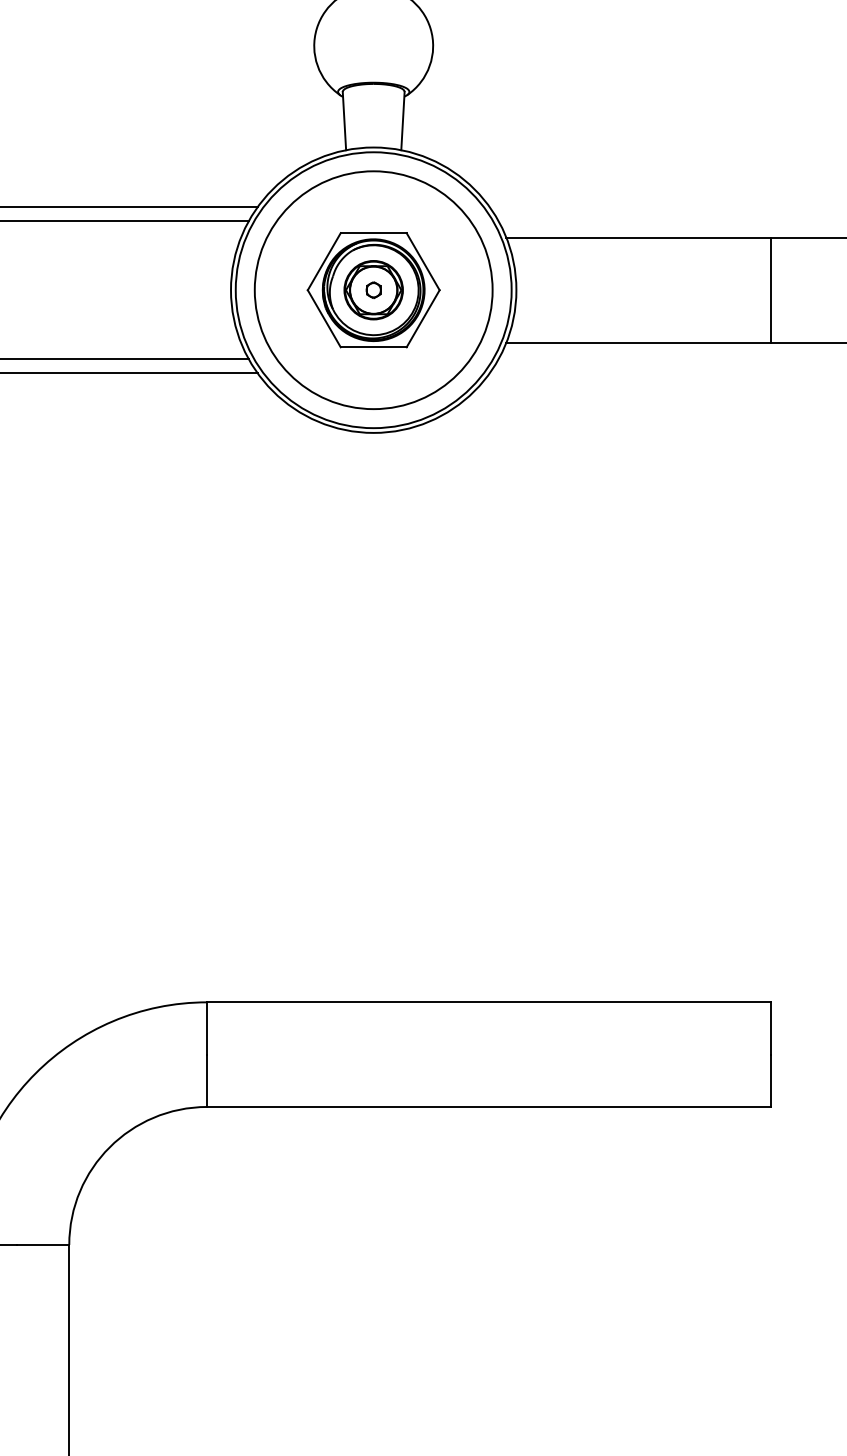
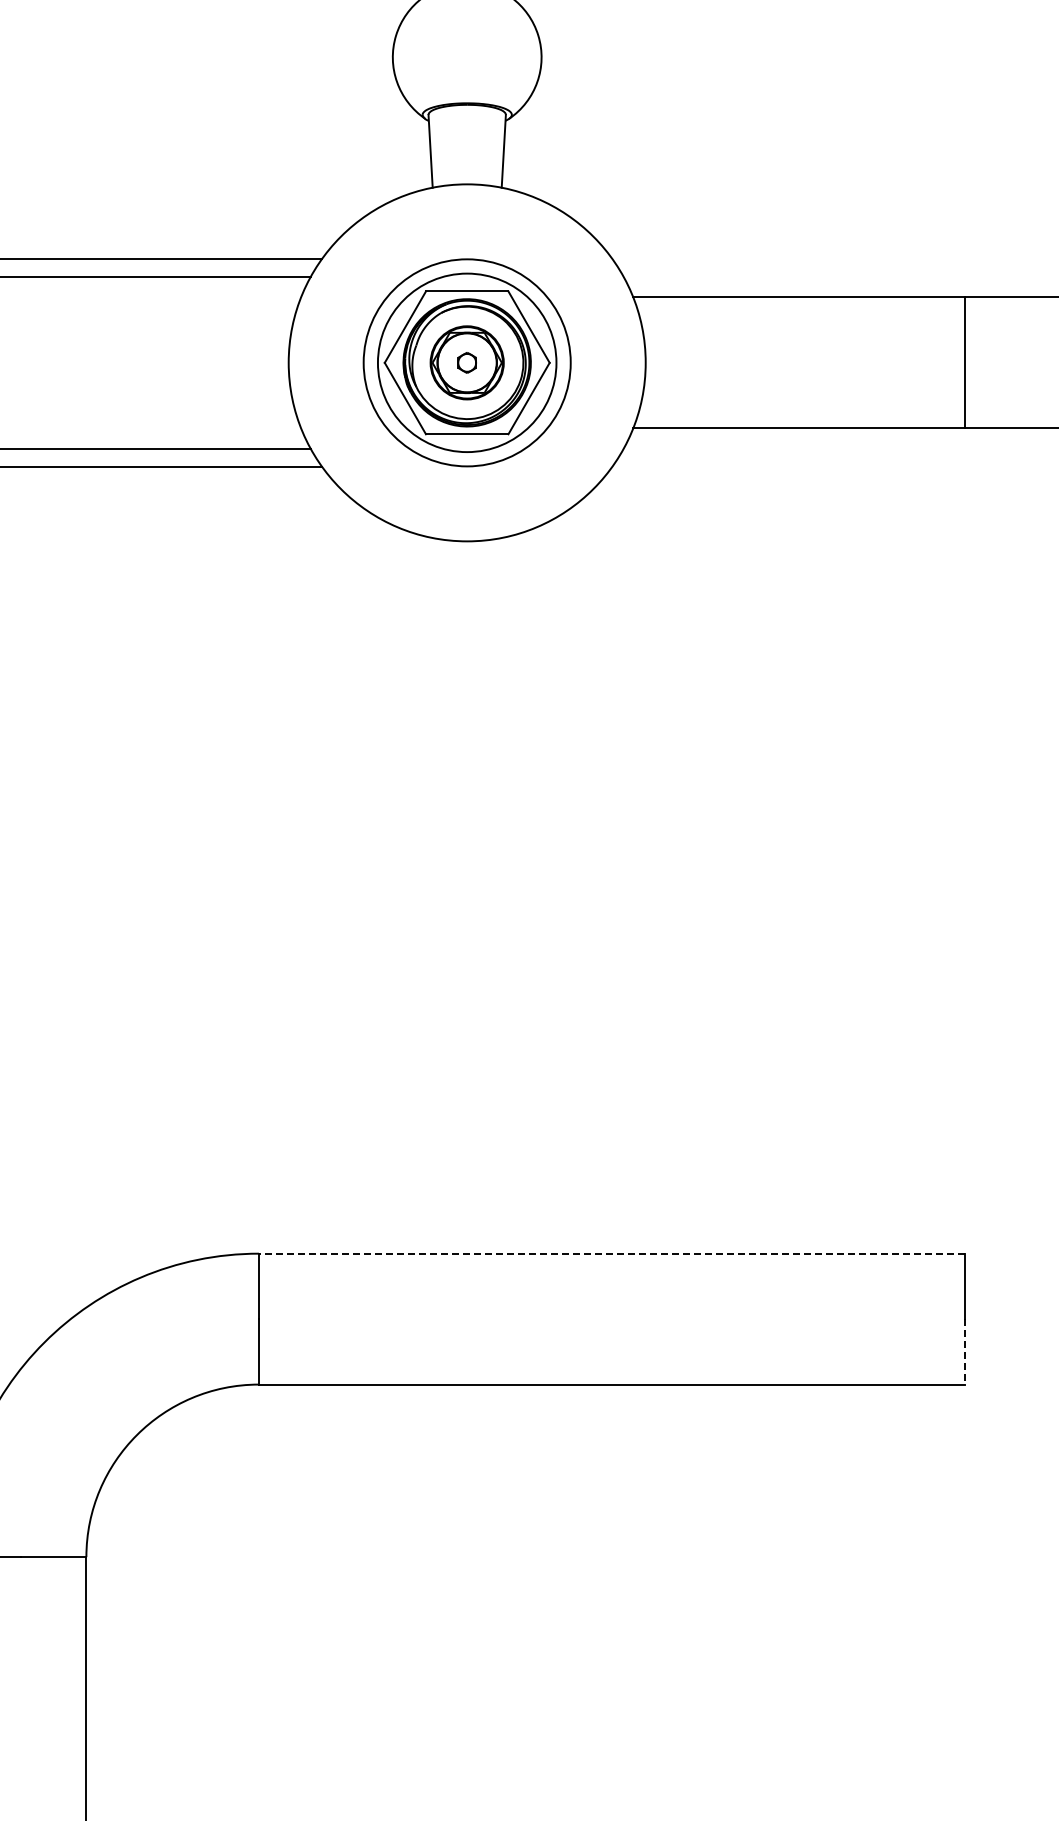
circle: (373, 289) -> (466, 362), size x0.6
circle: (373, 289) -> (466, 362), size x0.6
line: (489, 1002) -> (611, 1253), solid -> dashed
line: (771, 1080) -> (964, 1351), solid -> dashed

